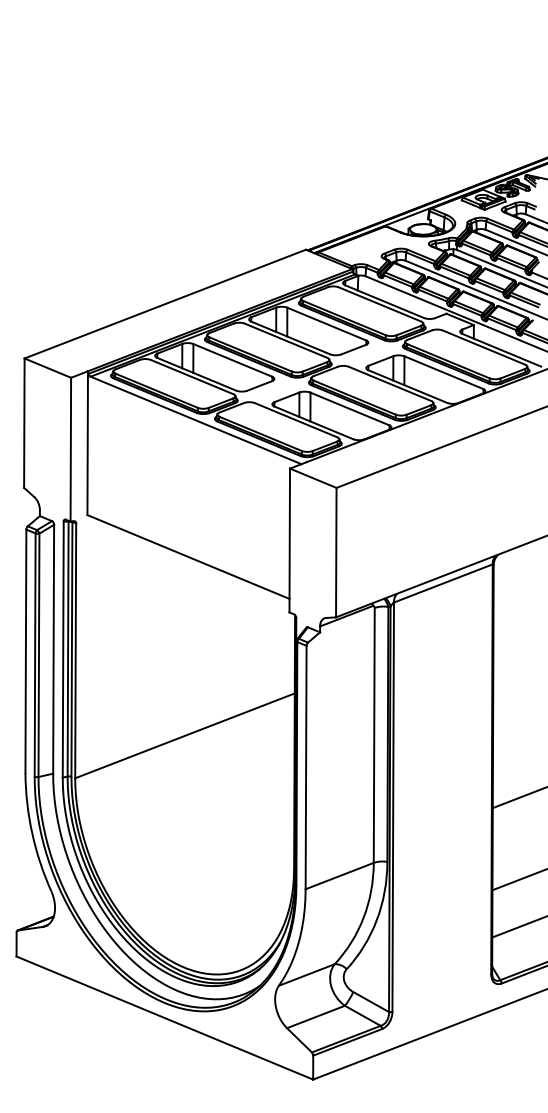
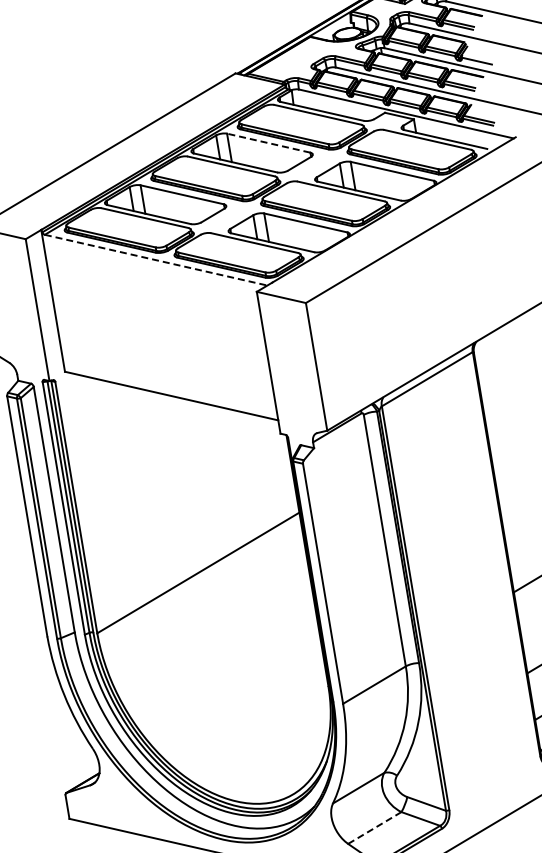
line: (326, 324) -> (268, 143), solid -> dashed
line: (196, 420) -> (156, 260), solid -> dashed
line: (315, 1017) -> (374, 828), solid -> dashed

